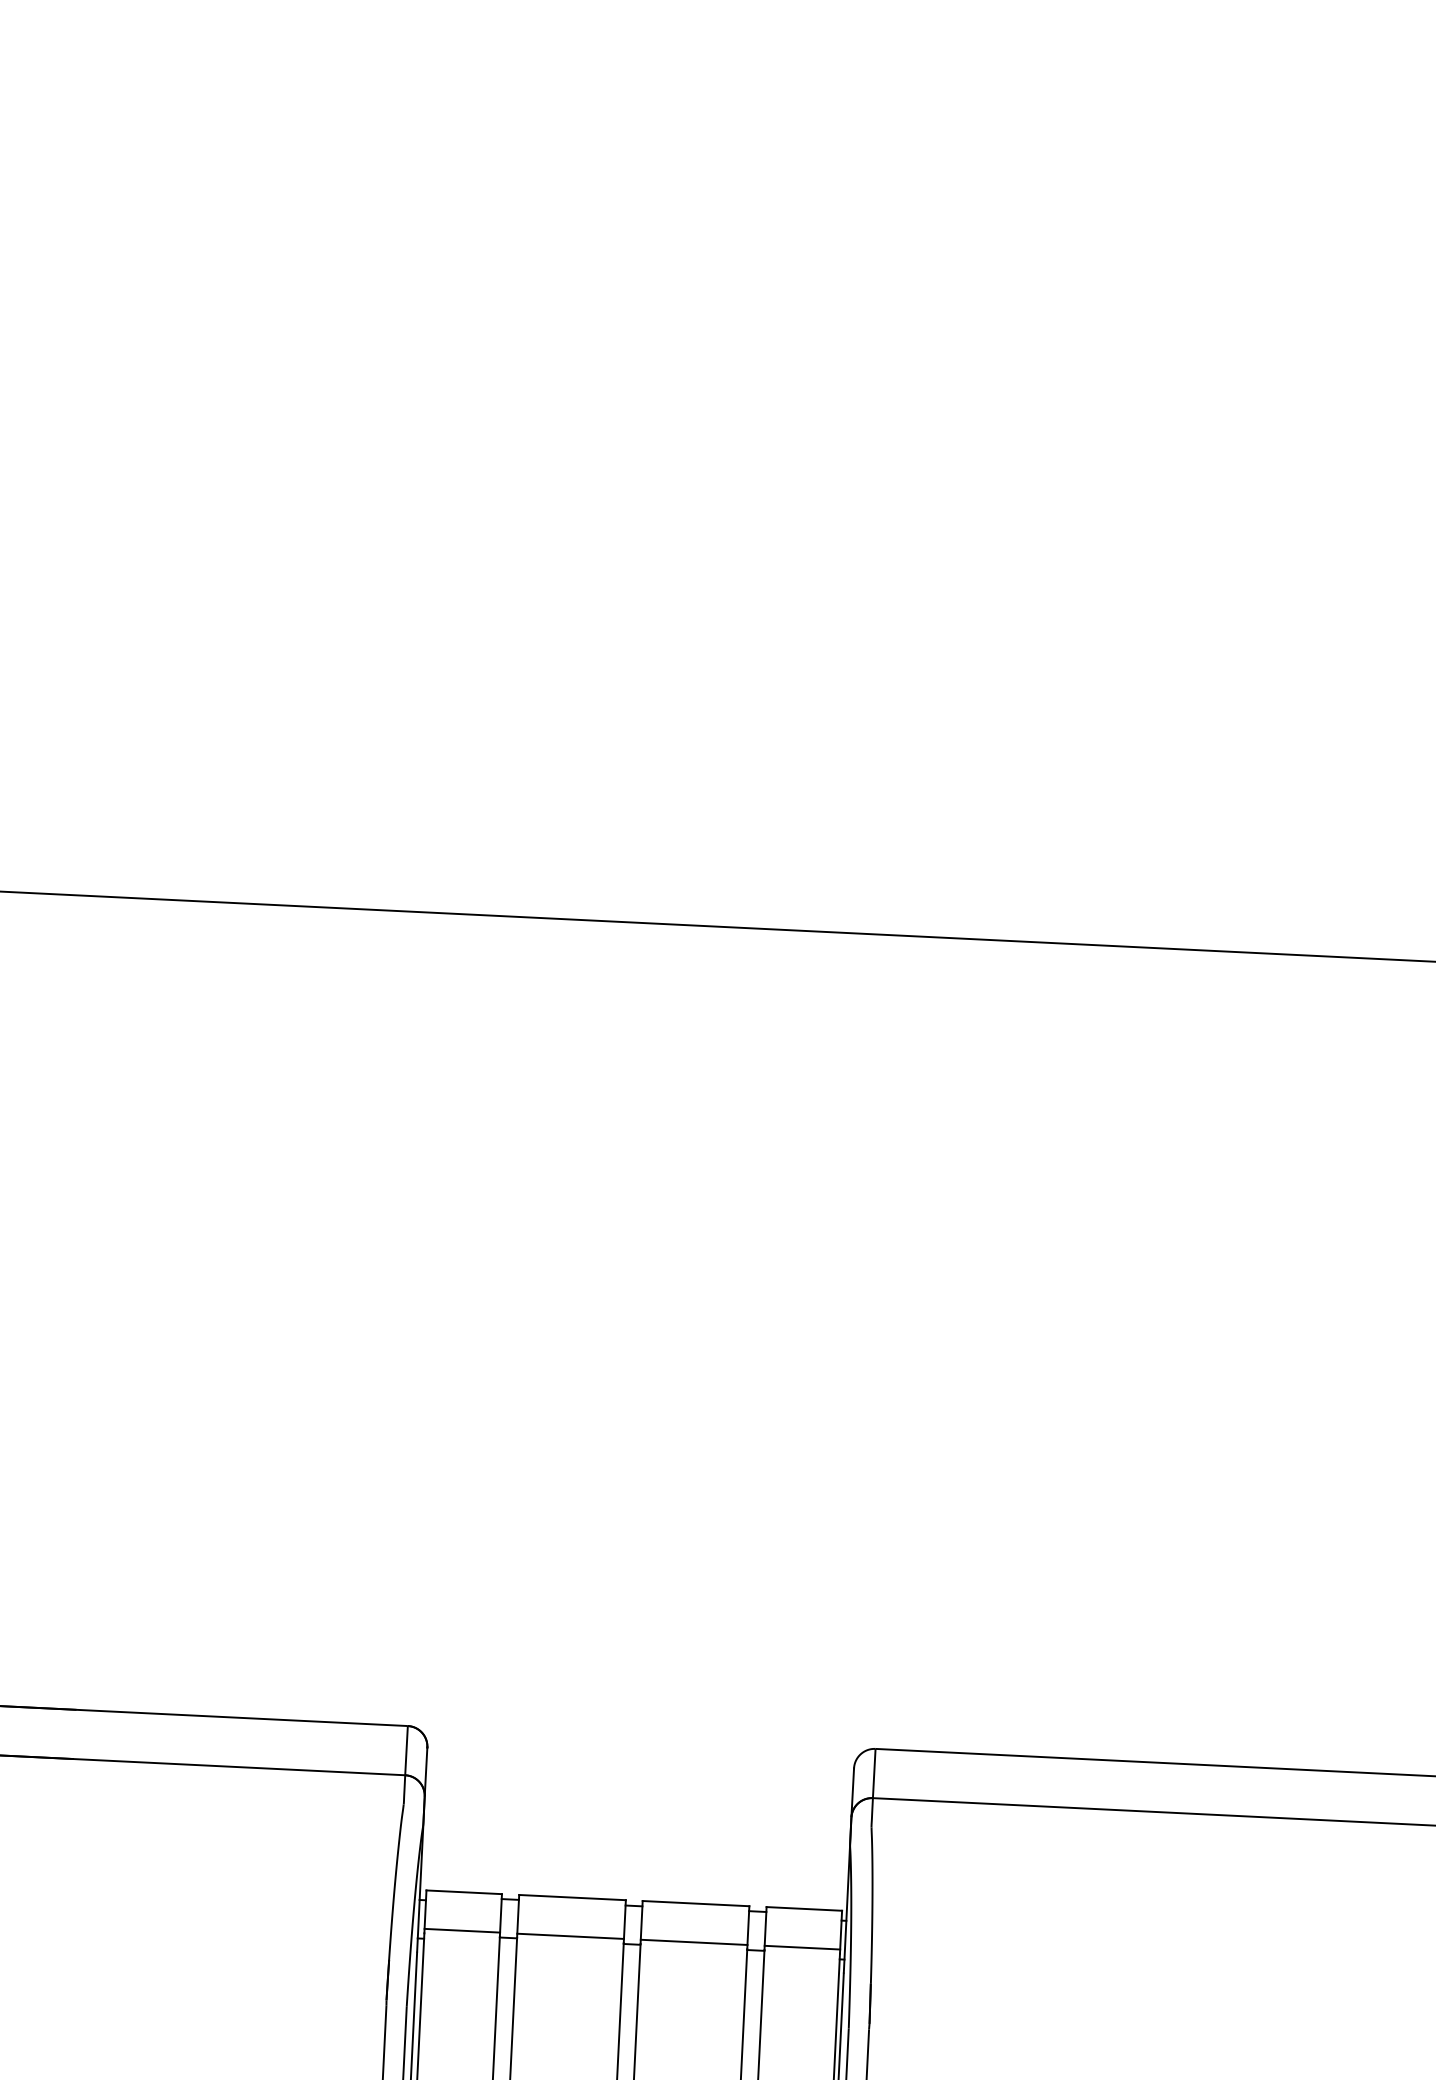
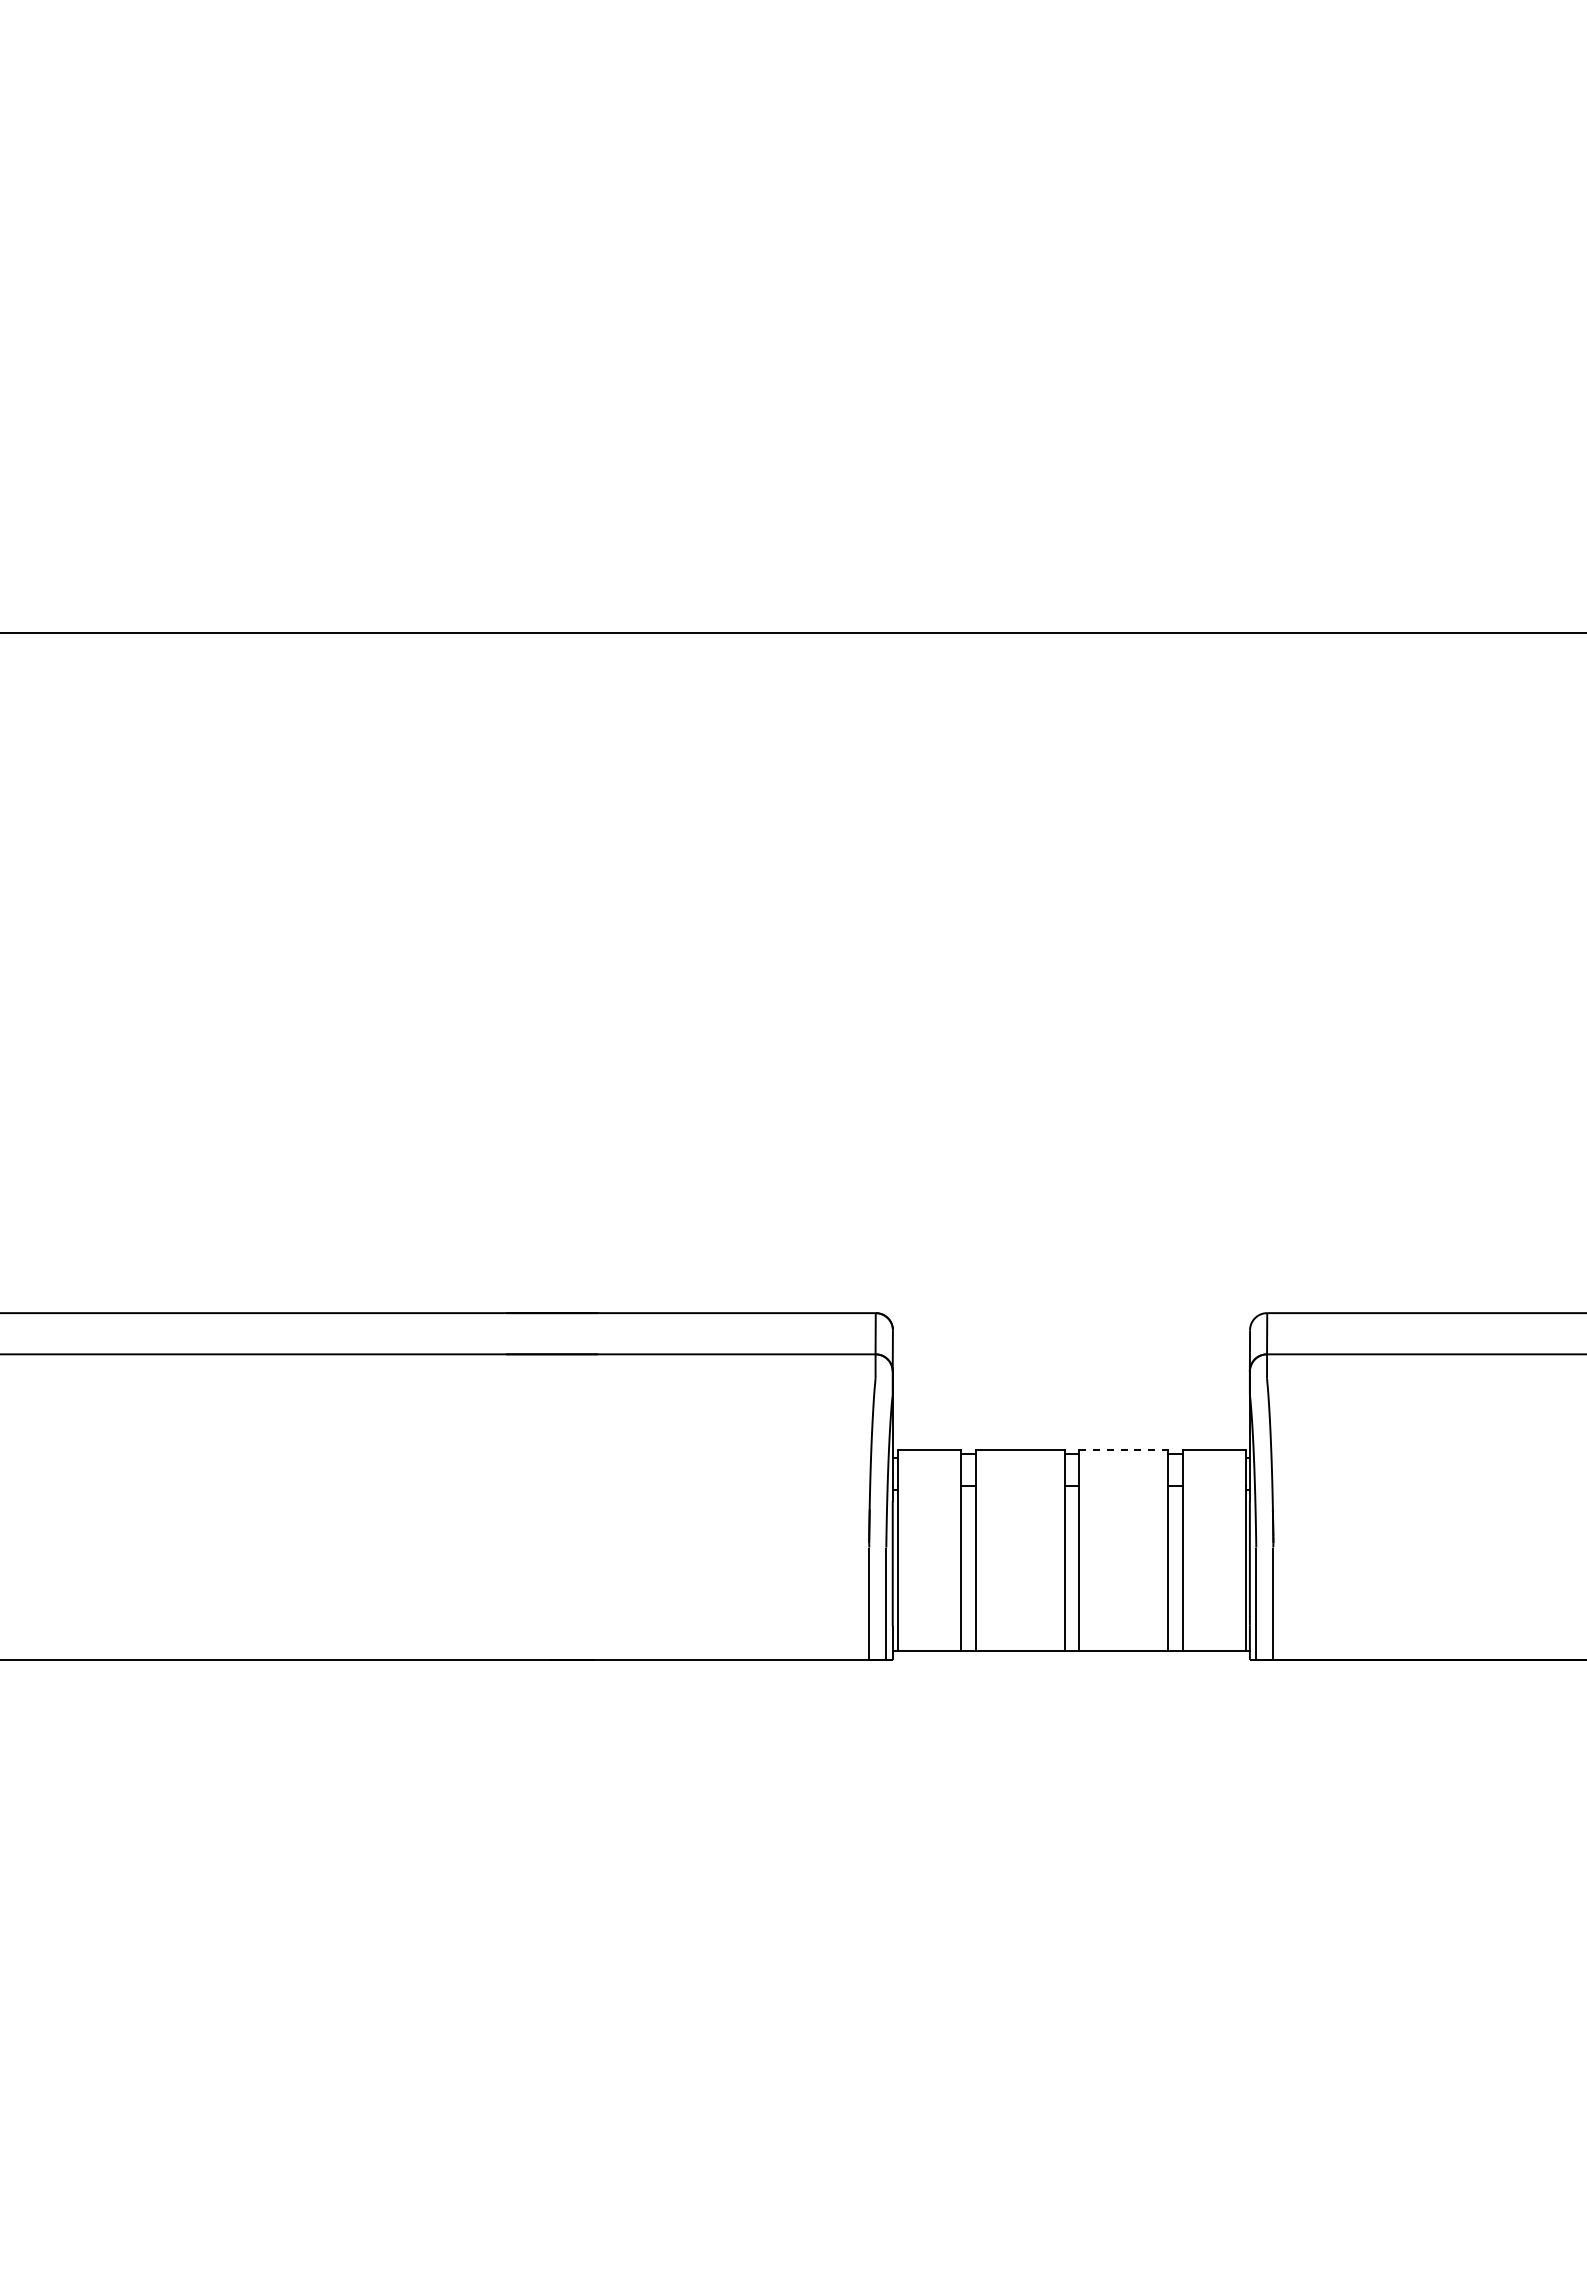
line: (695, 1903) -> (1123, 1449), solid -> dashed
line: (462, 1930) -> (929, 1481), removed
line: (569, 1936) -> (1019, 1482), removed
line: (693, 1942) -> (1123, 1482), removed
line: (801, 1948) -> (1213, 1482), removed

